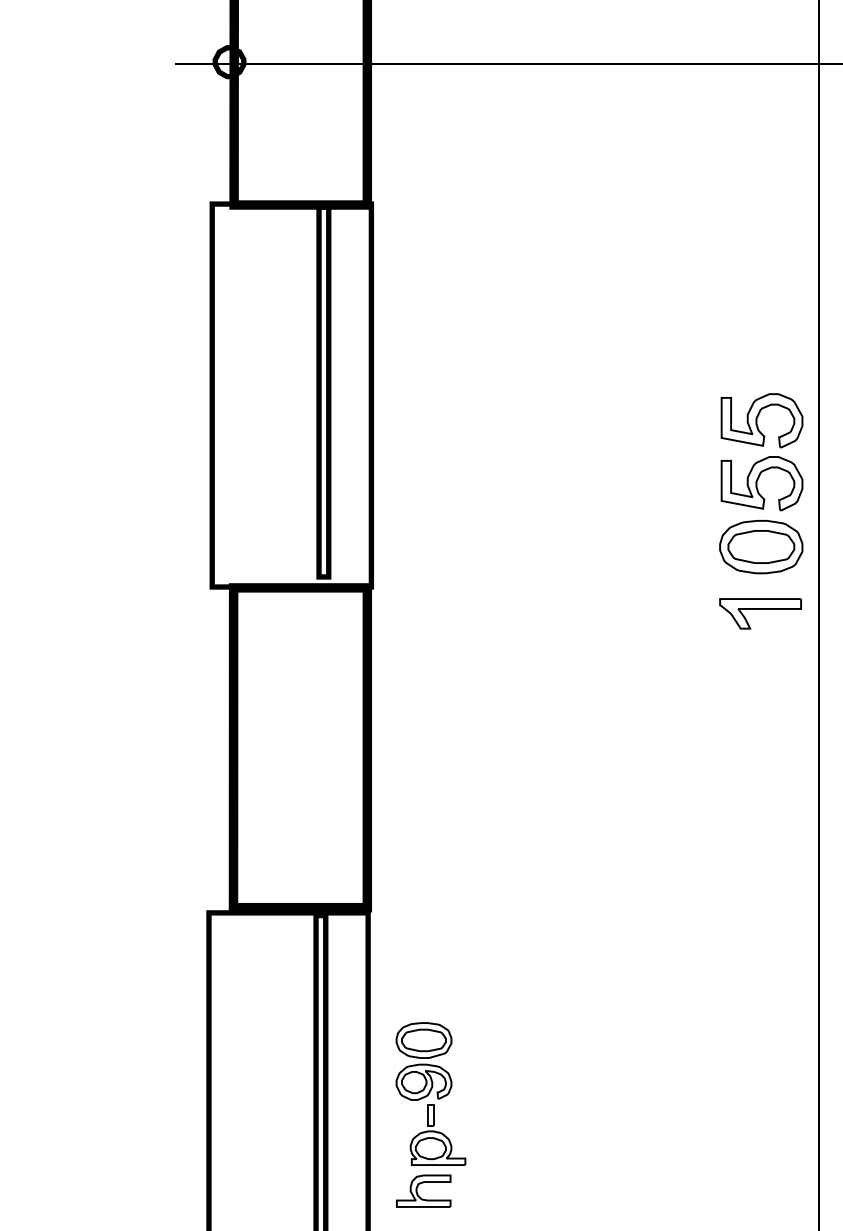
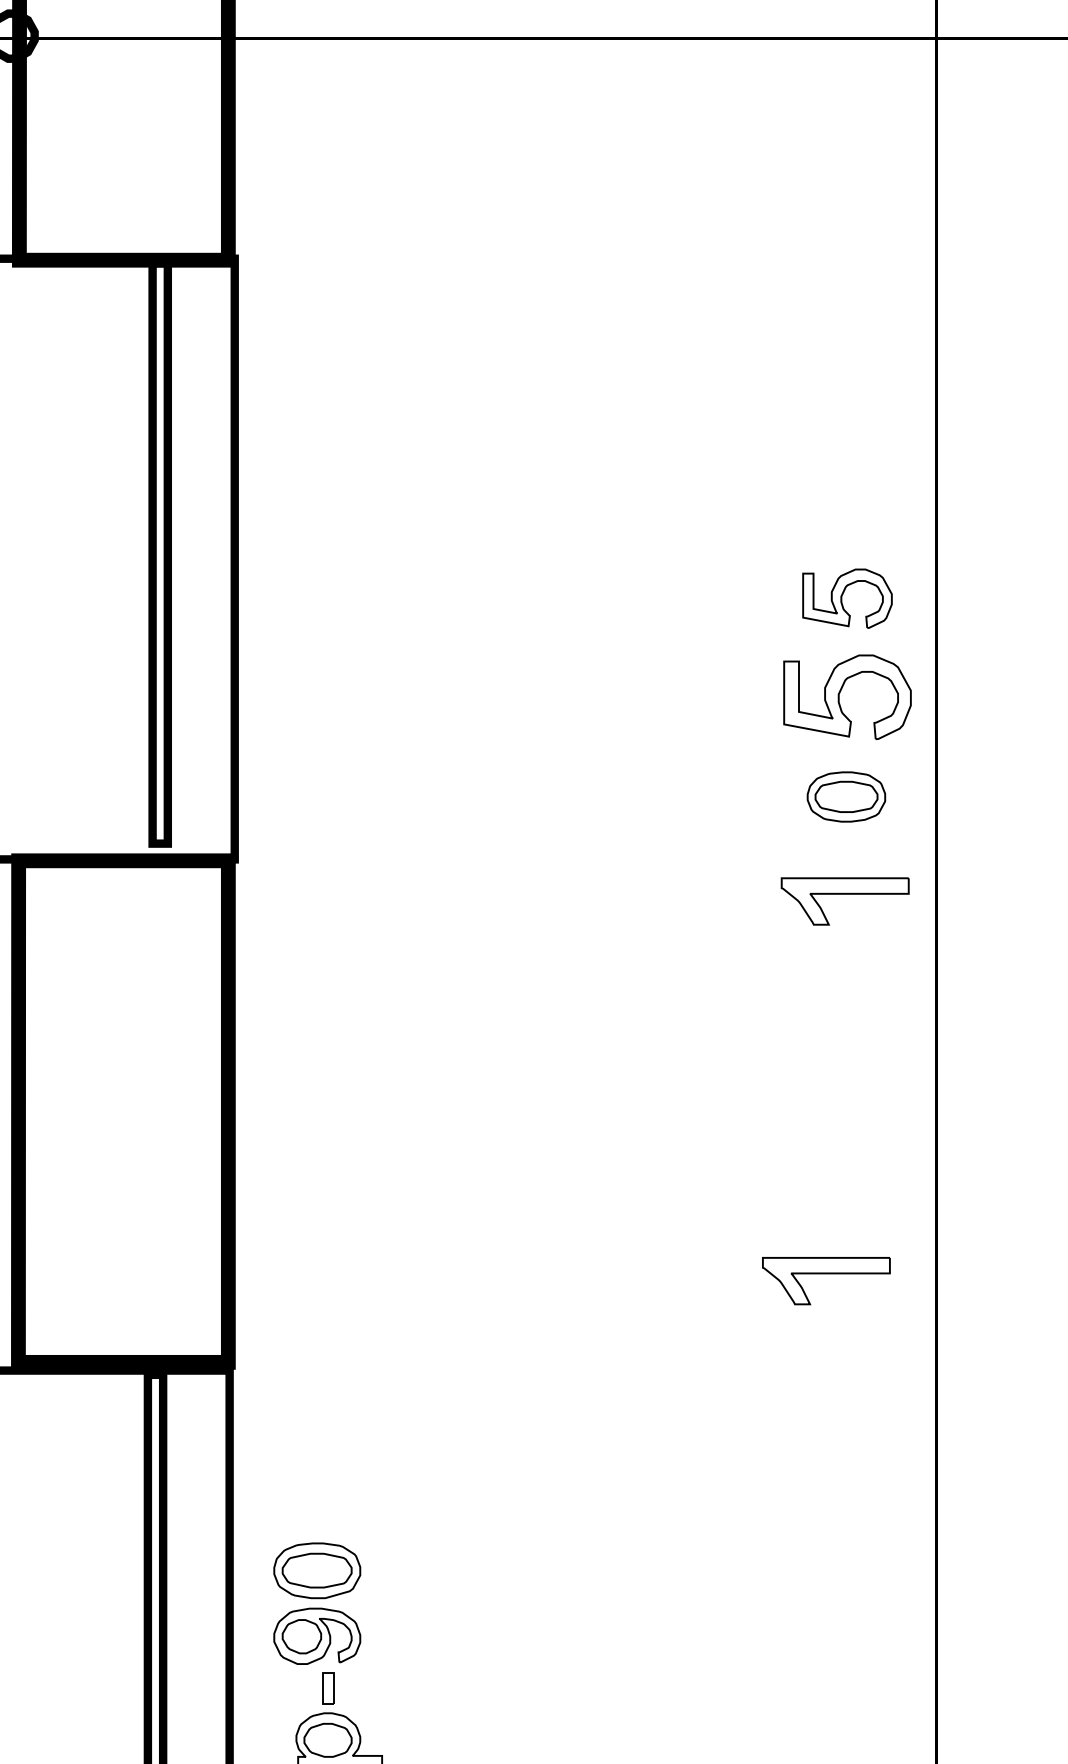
part: (761, 420) -> (846, 598), size x0.7
part: (761, 547) -> (846, 797), size x0.6
part: (748, 855) -> (826, 1280), added

